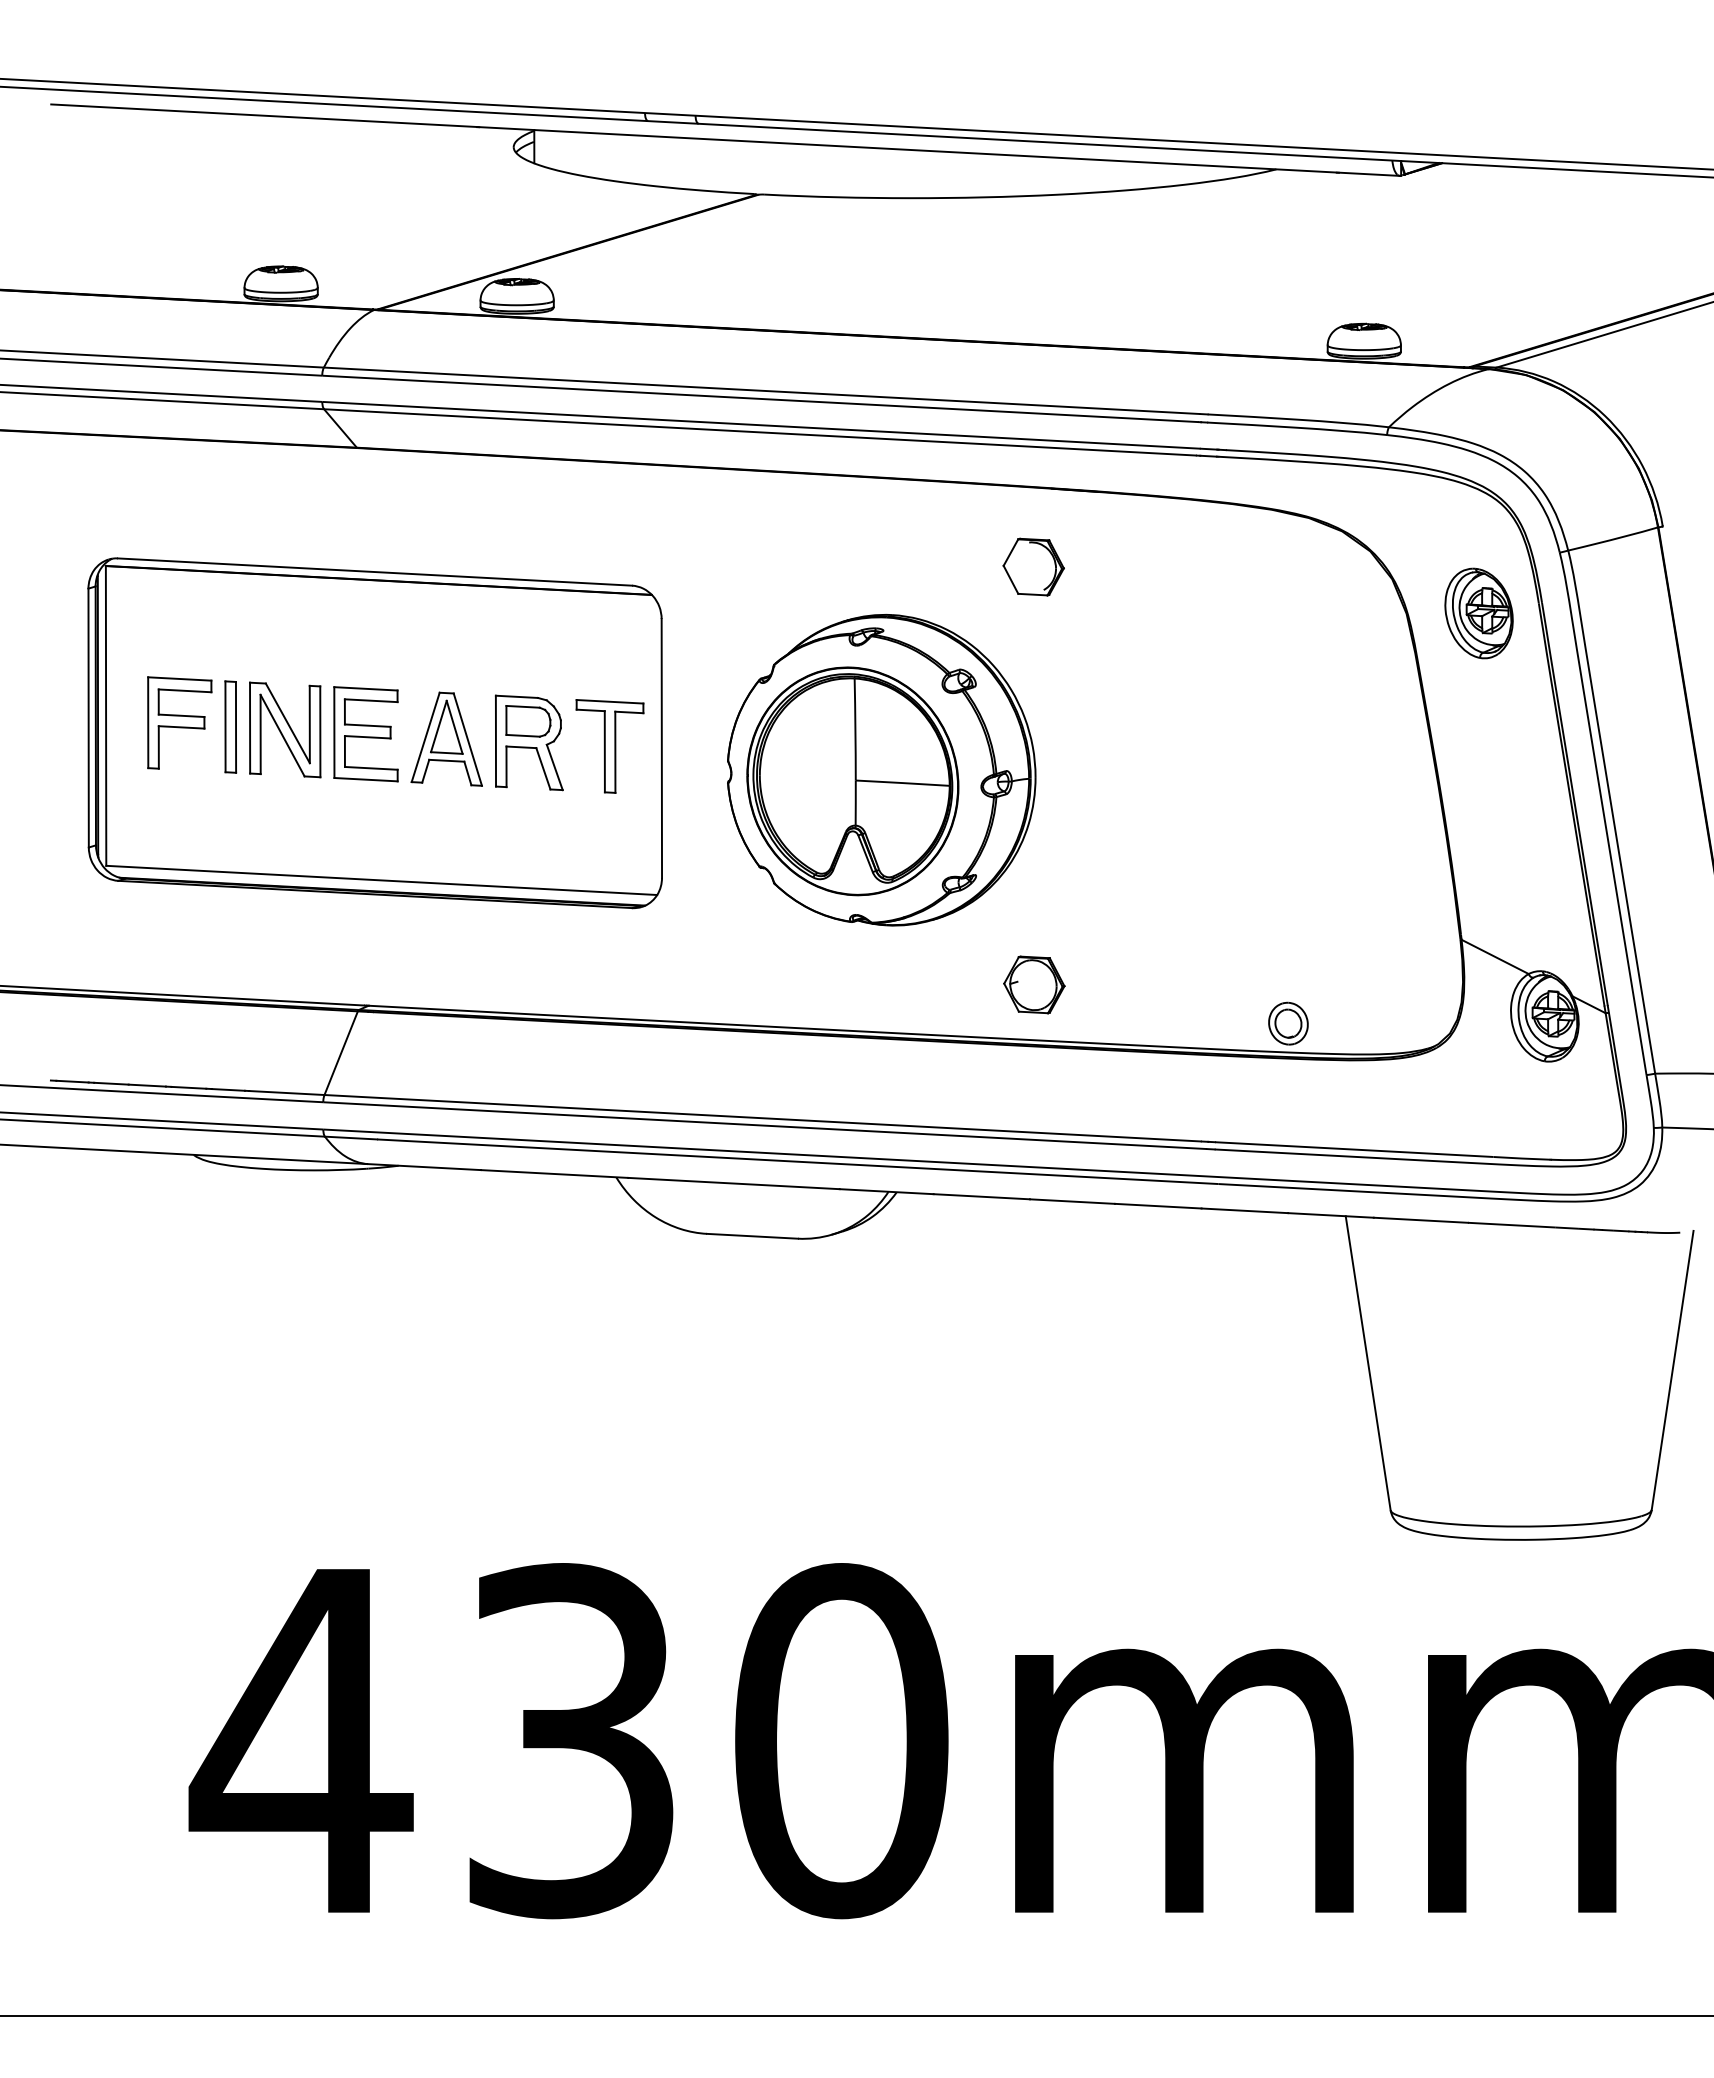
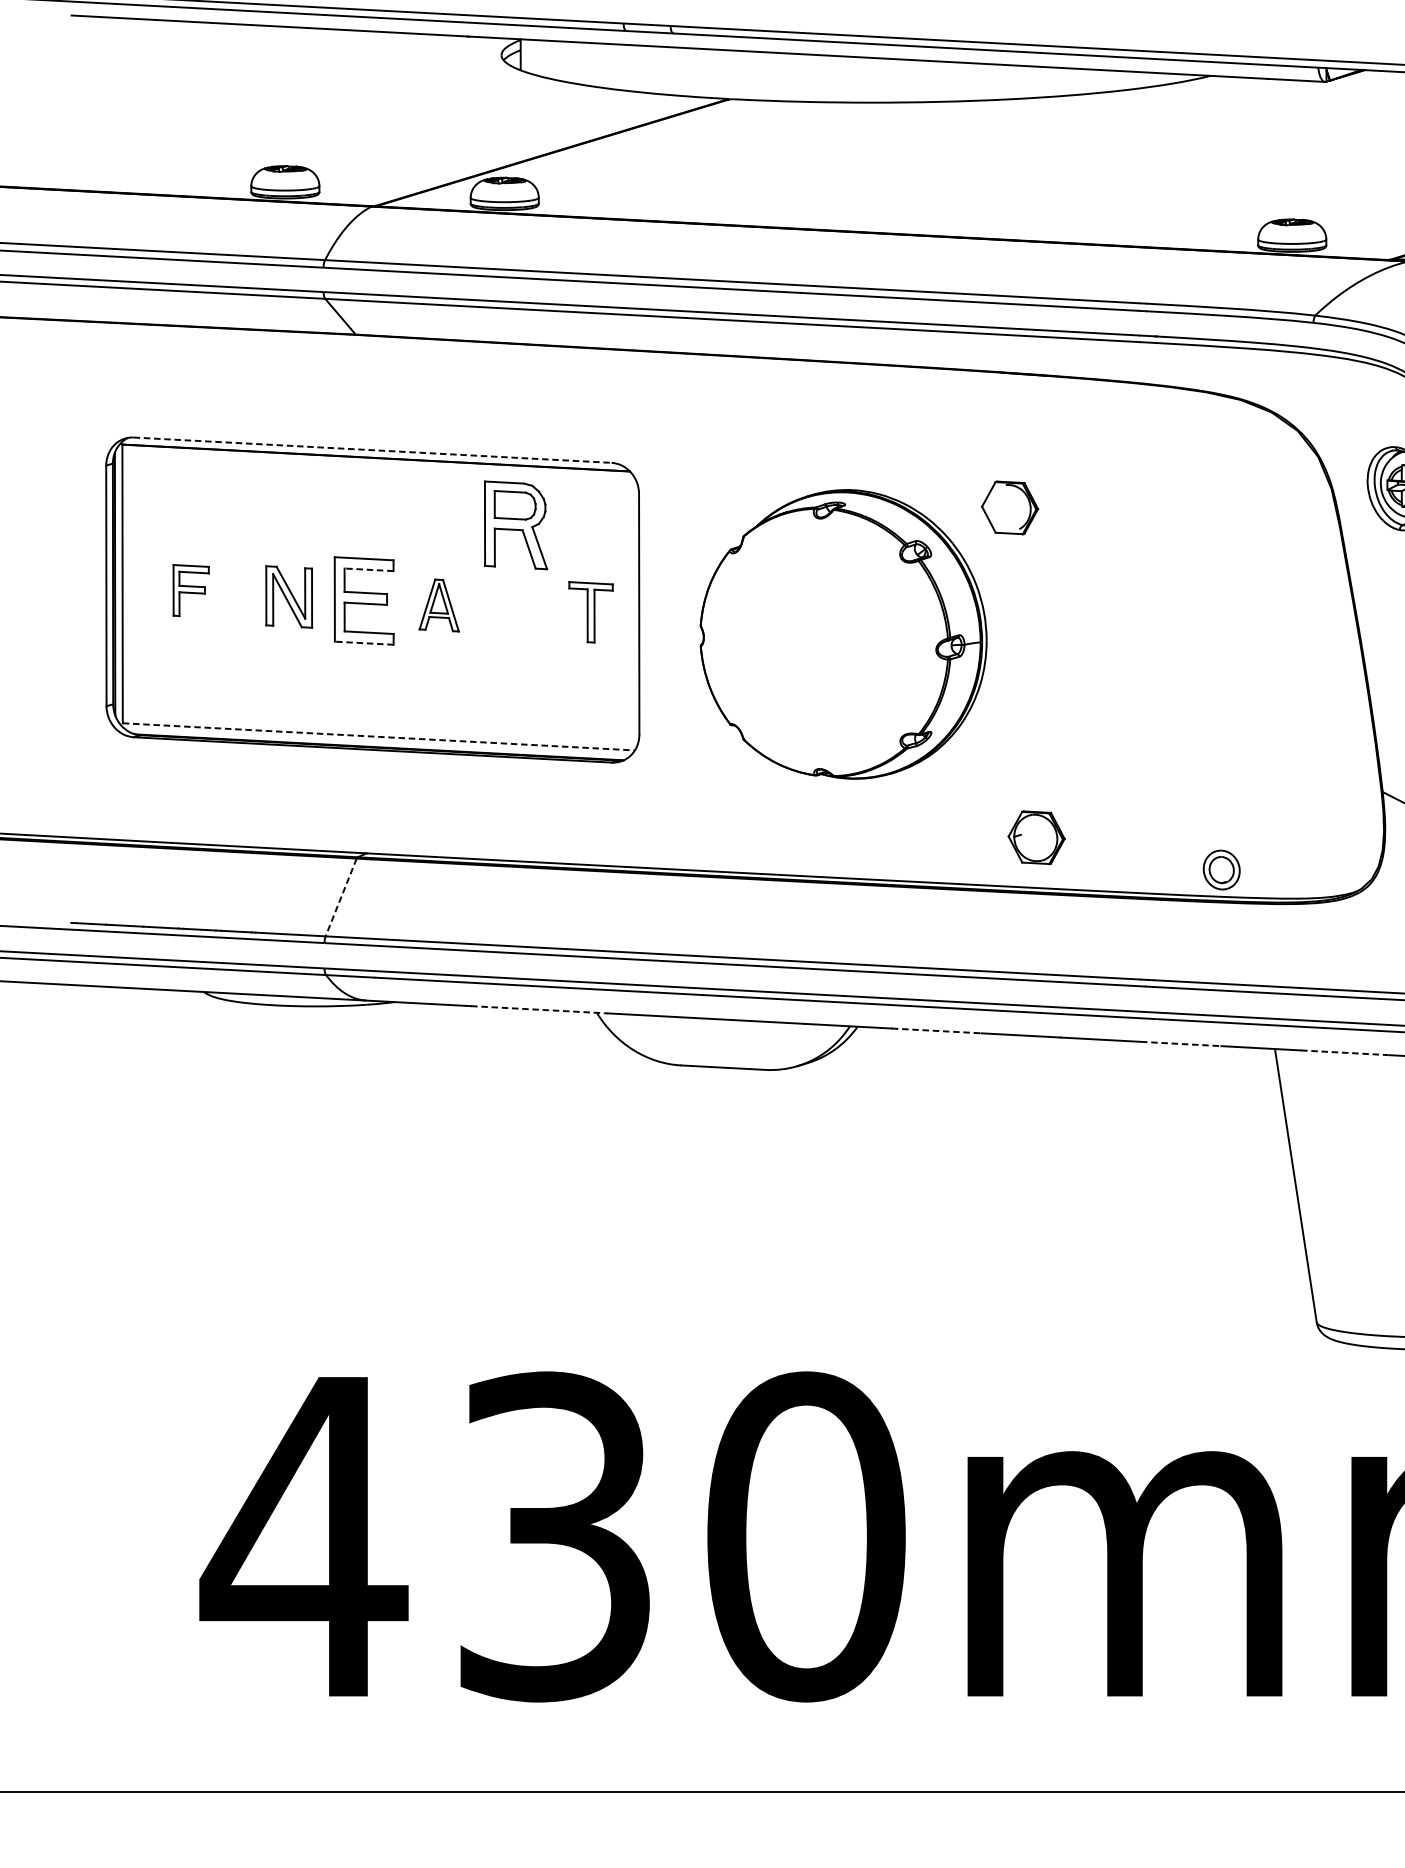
part: (1033, 566) -> (1009, 507), moved
line: (375, 572) -> (373, 450), solid -> dashed
line: (370, 700) -> (368, 569), solid -> dashed
part: (179, 722) -> (190, 590), size x0.6
part: (230, 726) -> (238, 593), removed
part: (285, 729) -> (289, 596), size x0.7
part: (446, 738) -> (439, 604), size x0.6
part: (528, 742) -> (515, 524), moved
part: (609, 746) -> (590, 612), size x0.7
line: (366, 779) -> (364, 643), solid -> dashed
part: (852, 781) -> (816, 644), removed
line: (381, 880) -> (378, 736), solid -> dashed
part: (1034, 984) -> (1036, 837), moved
line: (341, 1053) -> (341, 897), solid -> dashed
line: (554, 1174) -> (539, 1010), solid -> dashed
line: (982, 1196) -> (937, 1030), solid -> dashed
line: (1245, 1210) -> (1181, 1043), solid -> dashed
line: (1421, 1220) -> (1345, 1053), solid -> dashed

